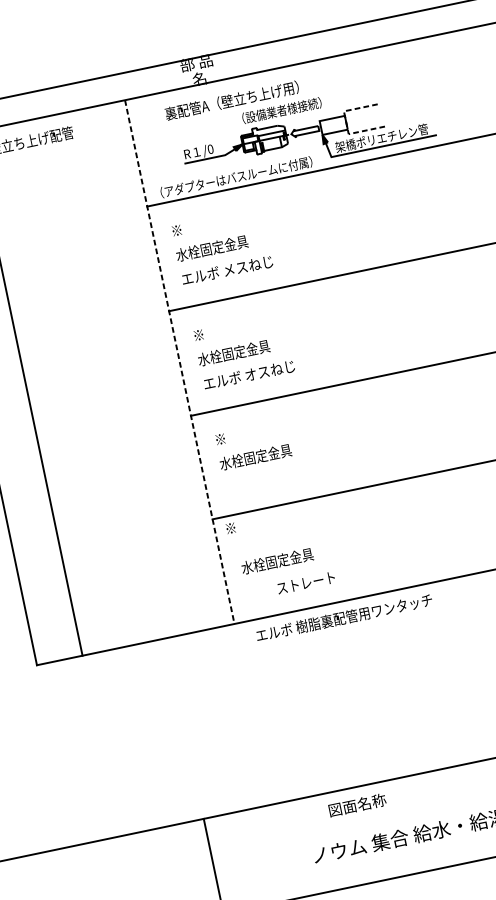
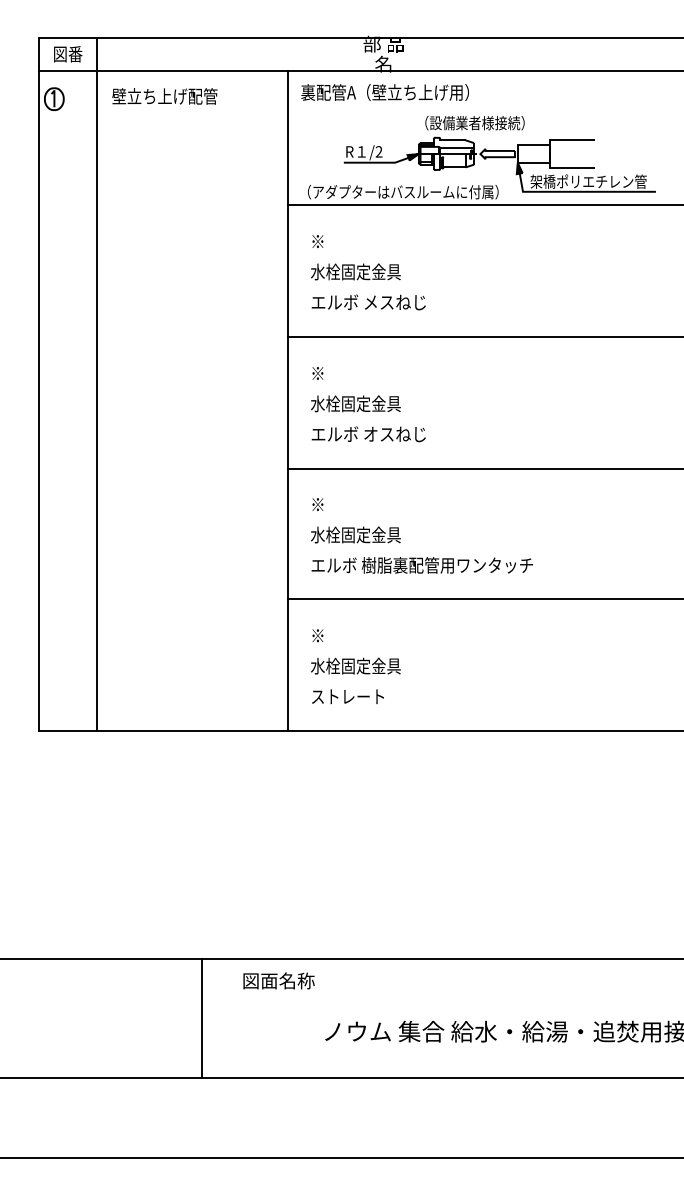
text: (231, 100) -> (384, 92), moved
line: (346, 122) -> (549, 153), dashed -> solid
text: (210, 149) -> (378, 151), /0 -> /2
line: (180, 362) -> (288, 401), dashed -> solid
text: (230, 528) -> (317, 635), moved
text: (305, 582) -> (347, 696), moved
text: (343, 618) -> (421, 565), moved
text: (357, 804) -> (278, 980), moved

